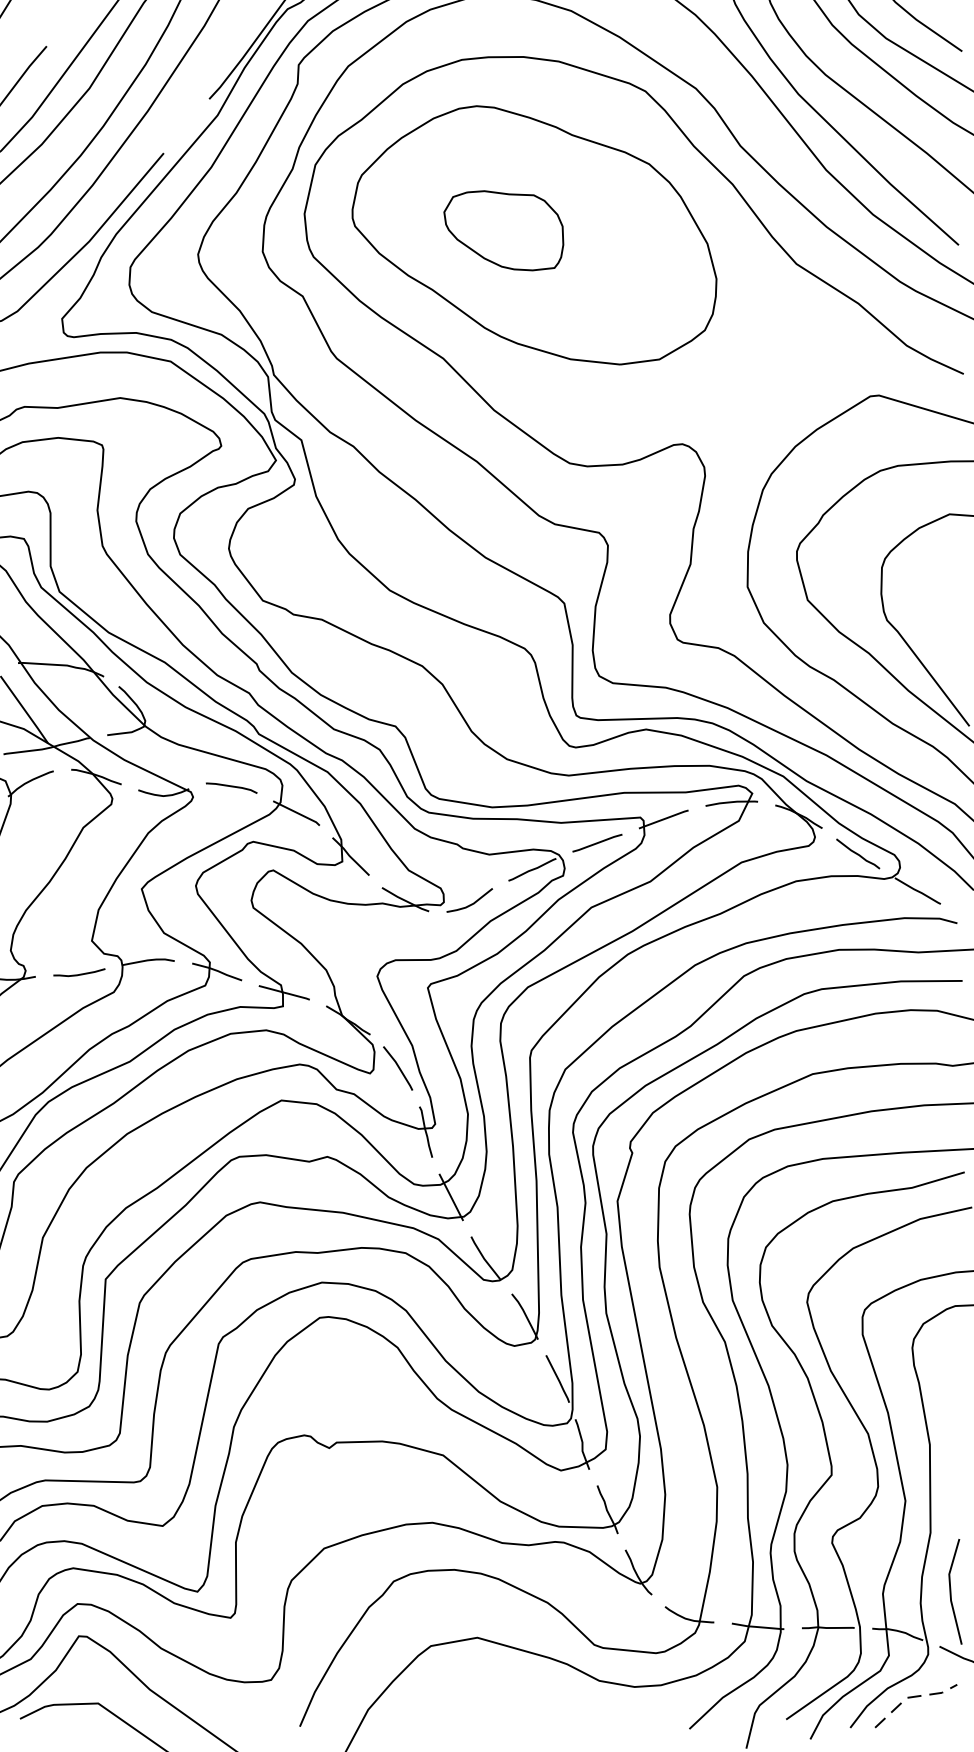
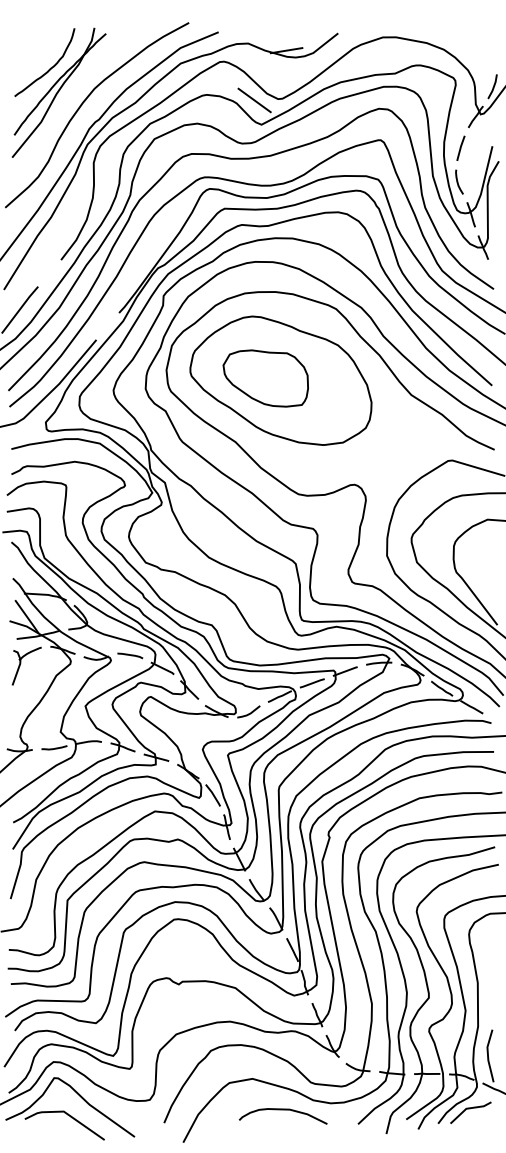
part: (503, 230) -> (265, 378), size x1.43
line: (913, 1697) -> (469, 1108), dashed -> solid
curve: (537, 1701) -> (282, 1110), added

